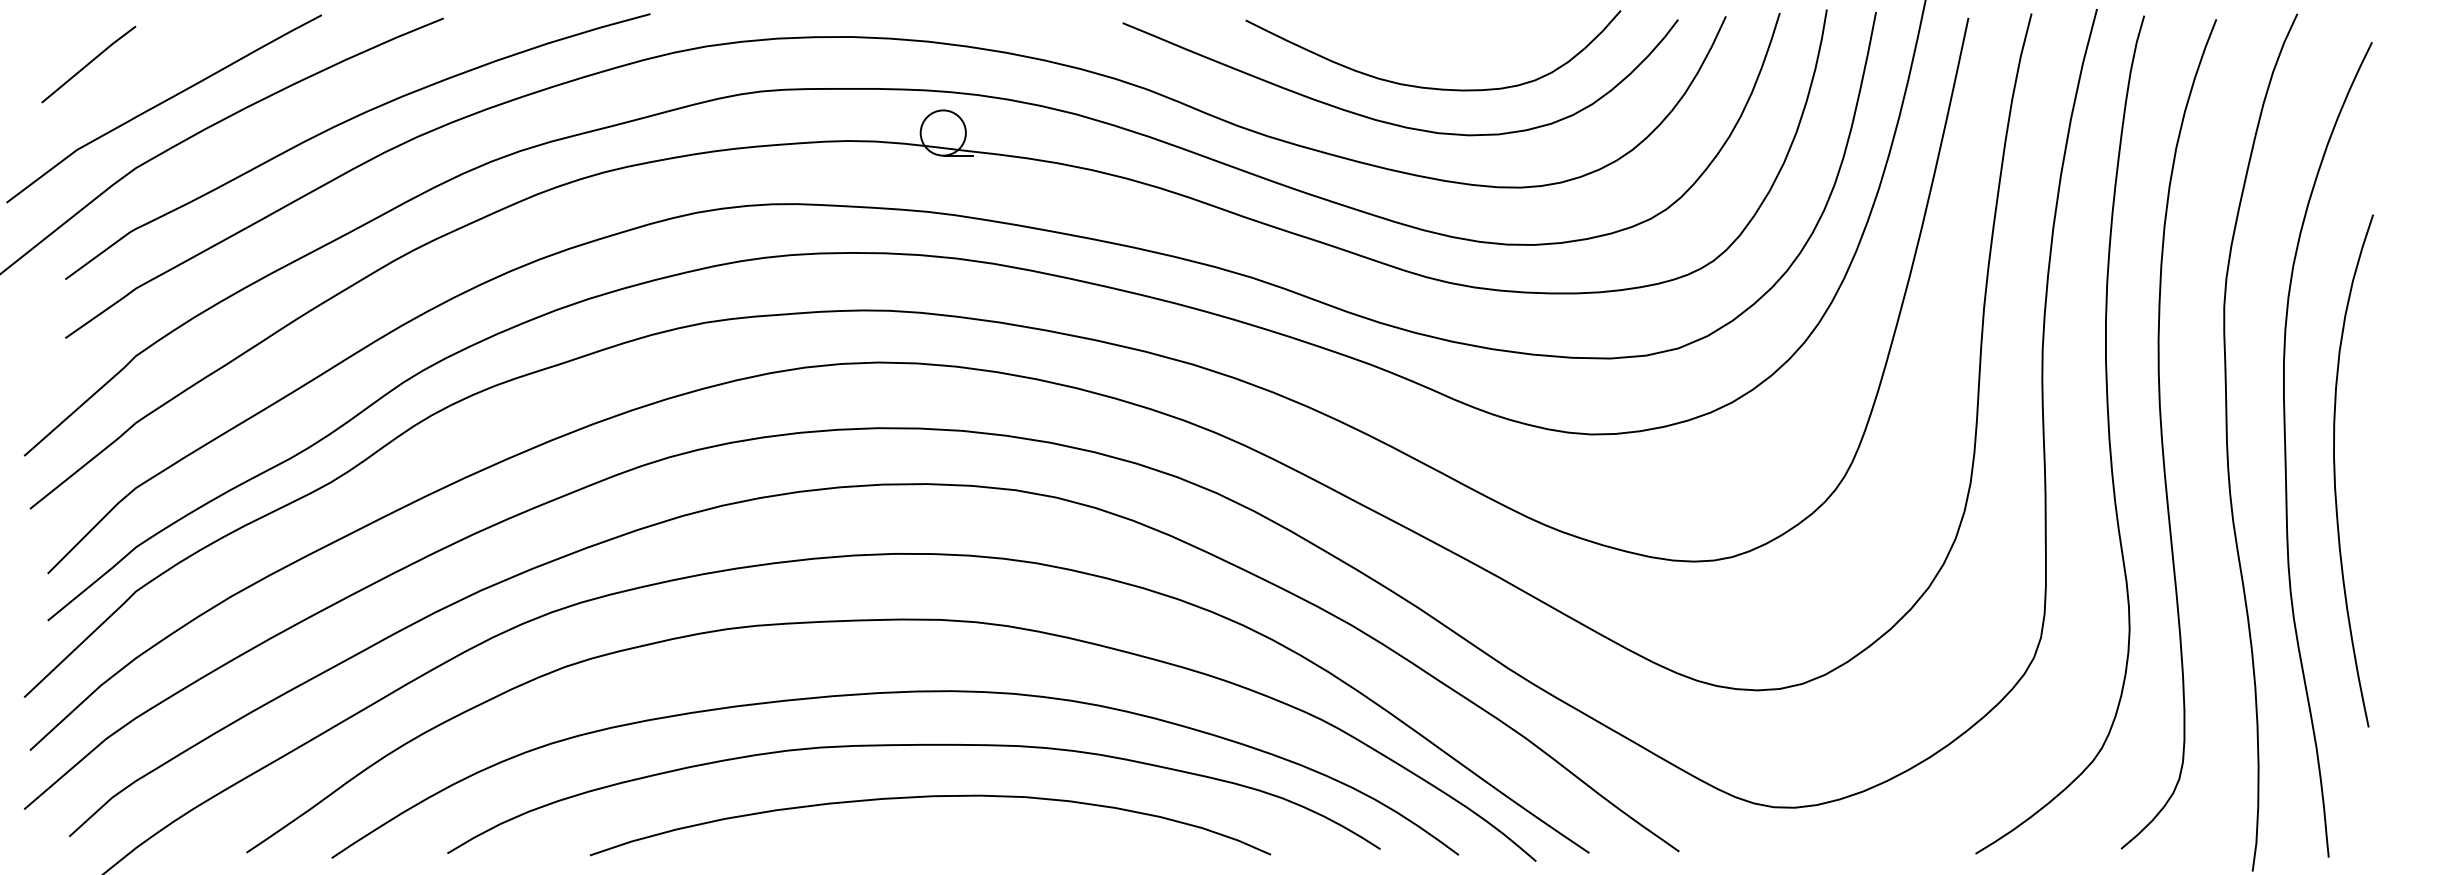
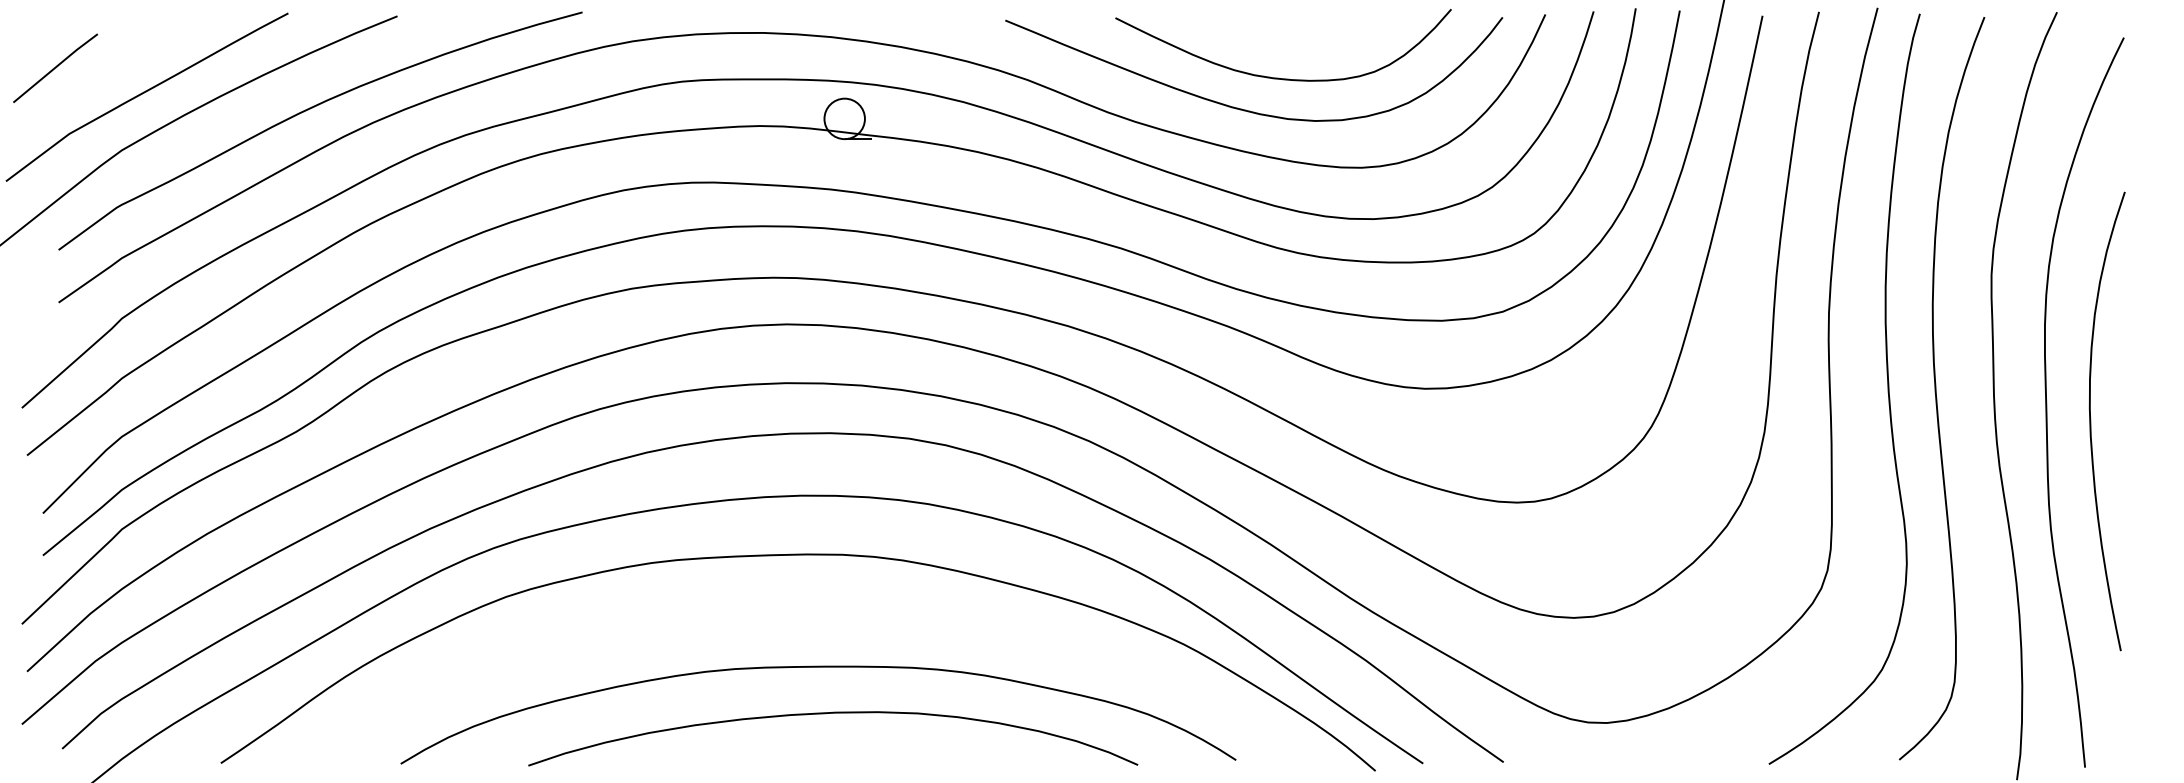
line: (88, 64) -> (55, 68), moved
curve: (895, 693) -> (801, 620), removed

